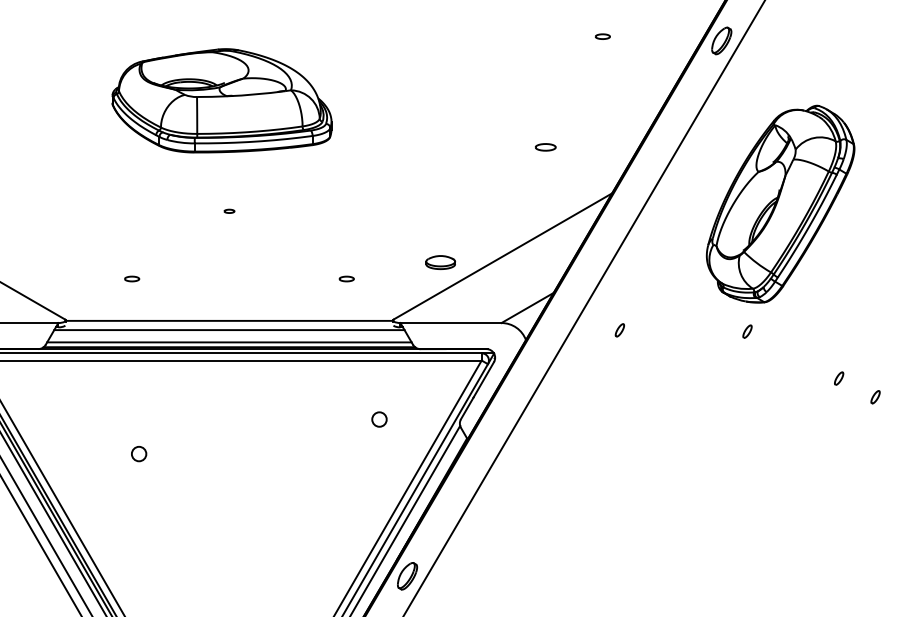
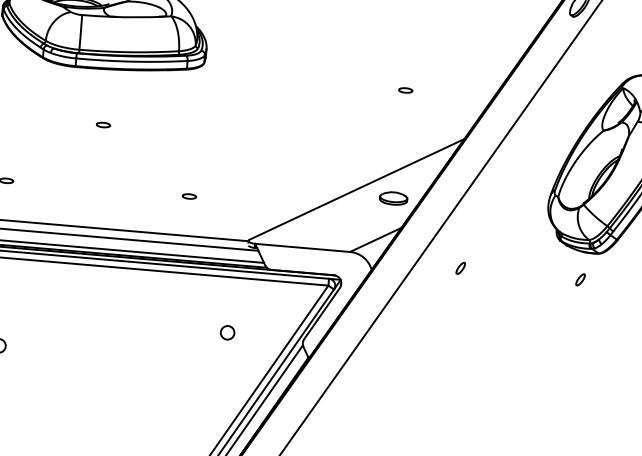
part: (545, 147) -> (405, 90), size x0.71
part: (229, 211) -> (103, 125), size x1.43
part: (440, 262) -> (393, 198), moved
part: (346, 278) -> (189, 196), moved

